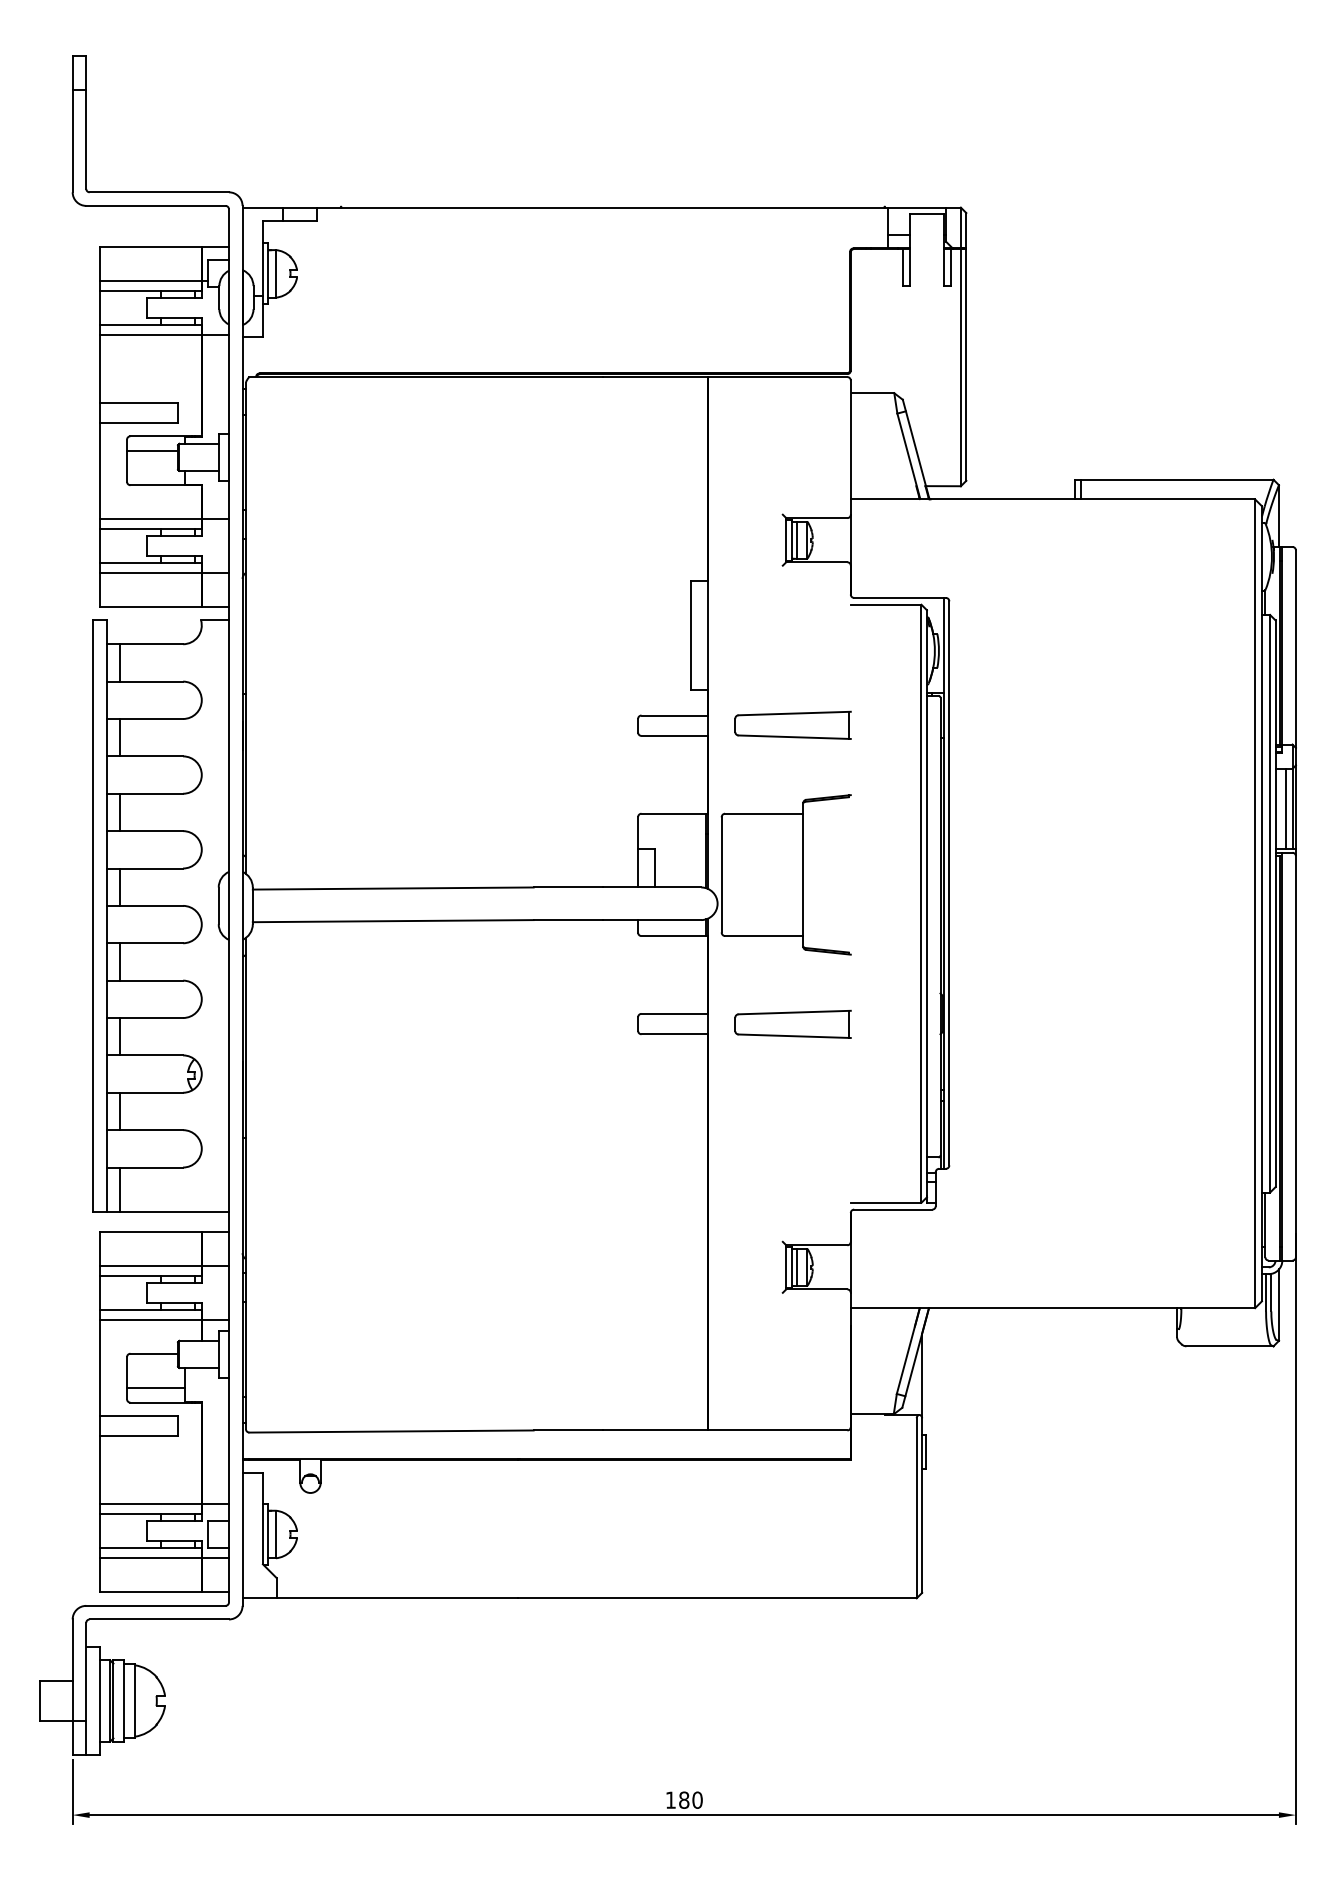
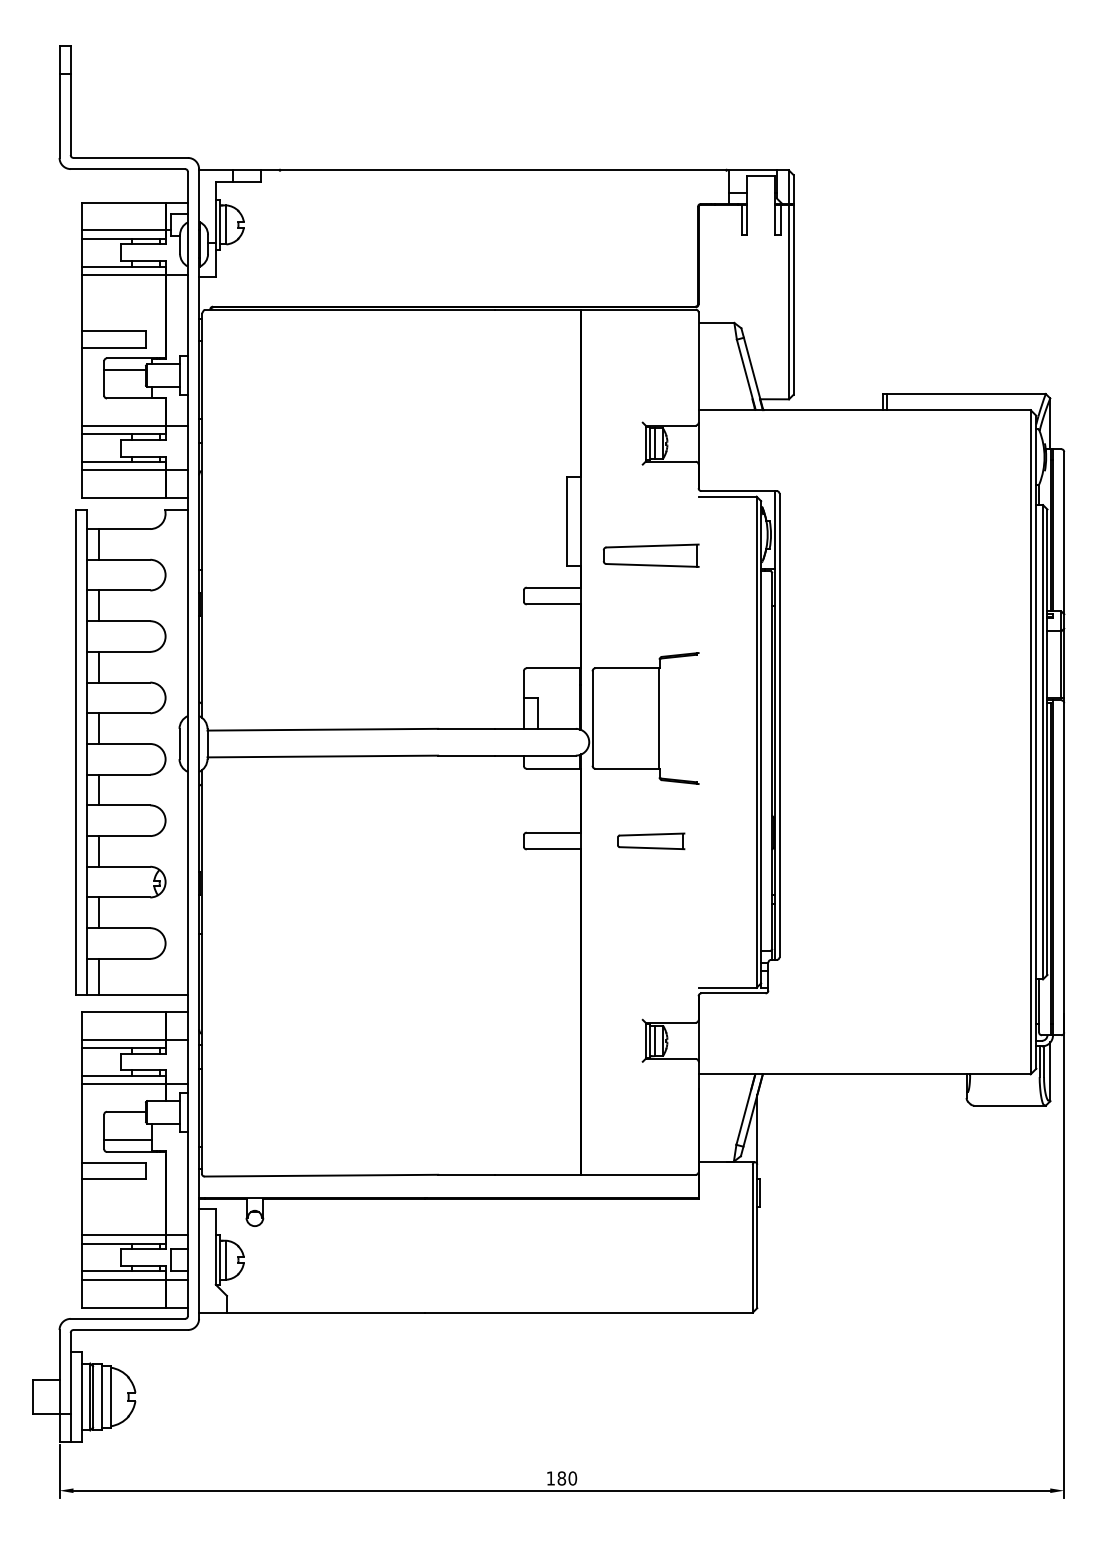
part: (792, 725) -> (650, 555), moved
line: (1285, 809) -> (1055, 664), removed
part: (792, 1024) -> (650, 841), size x0.7

